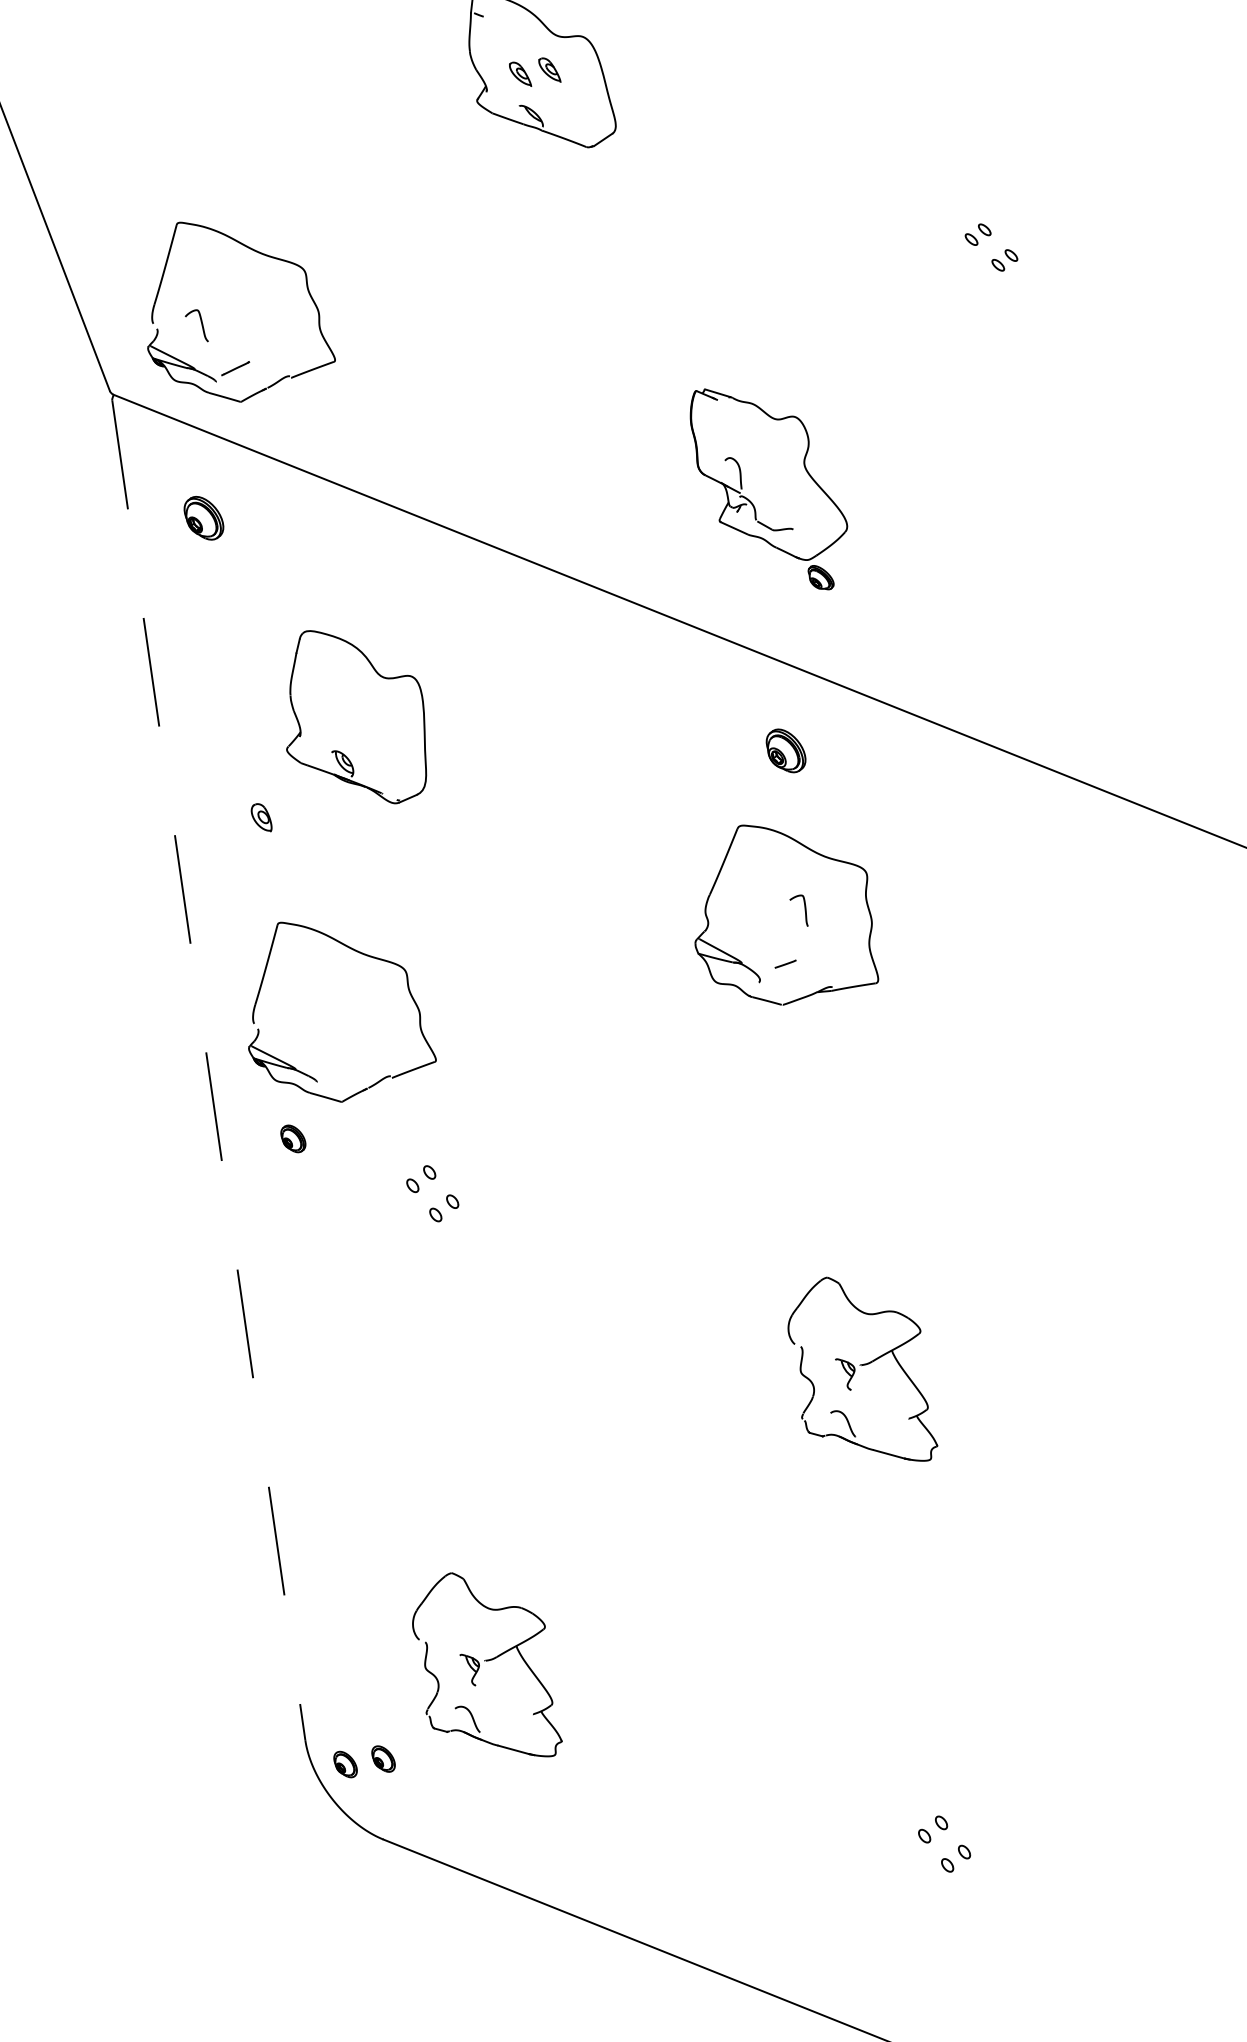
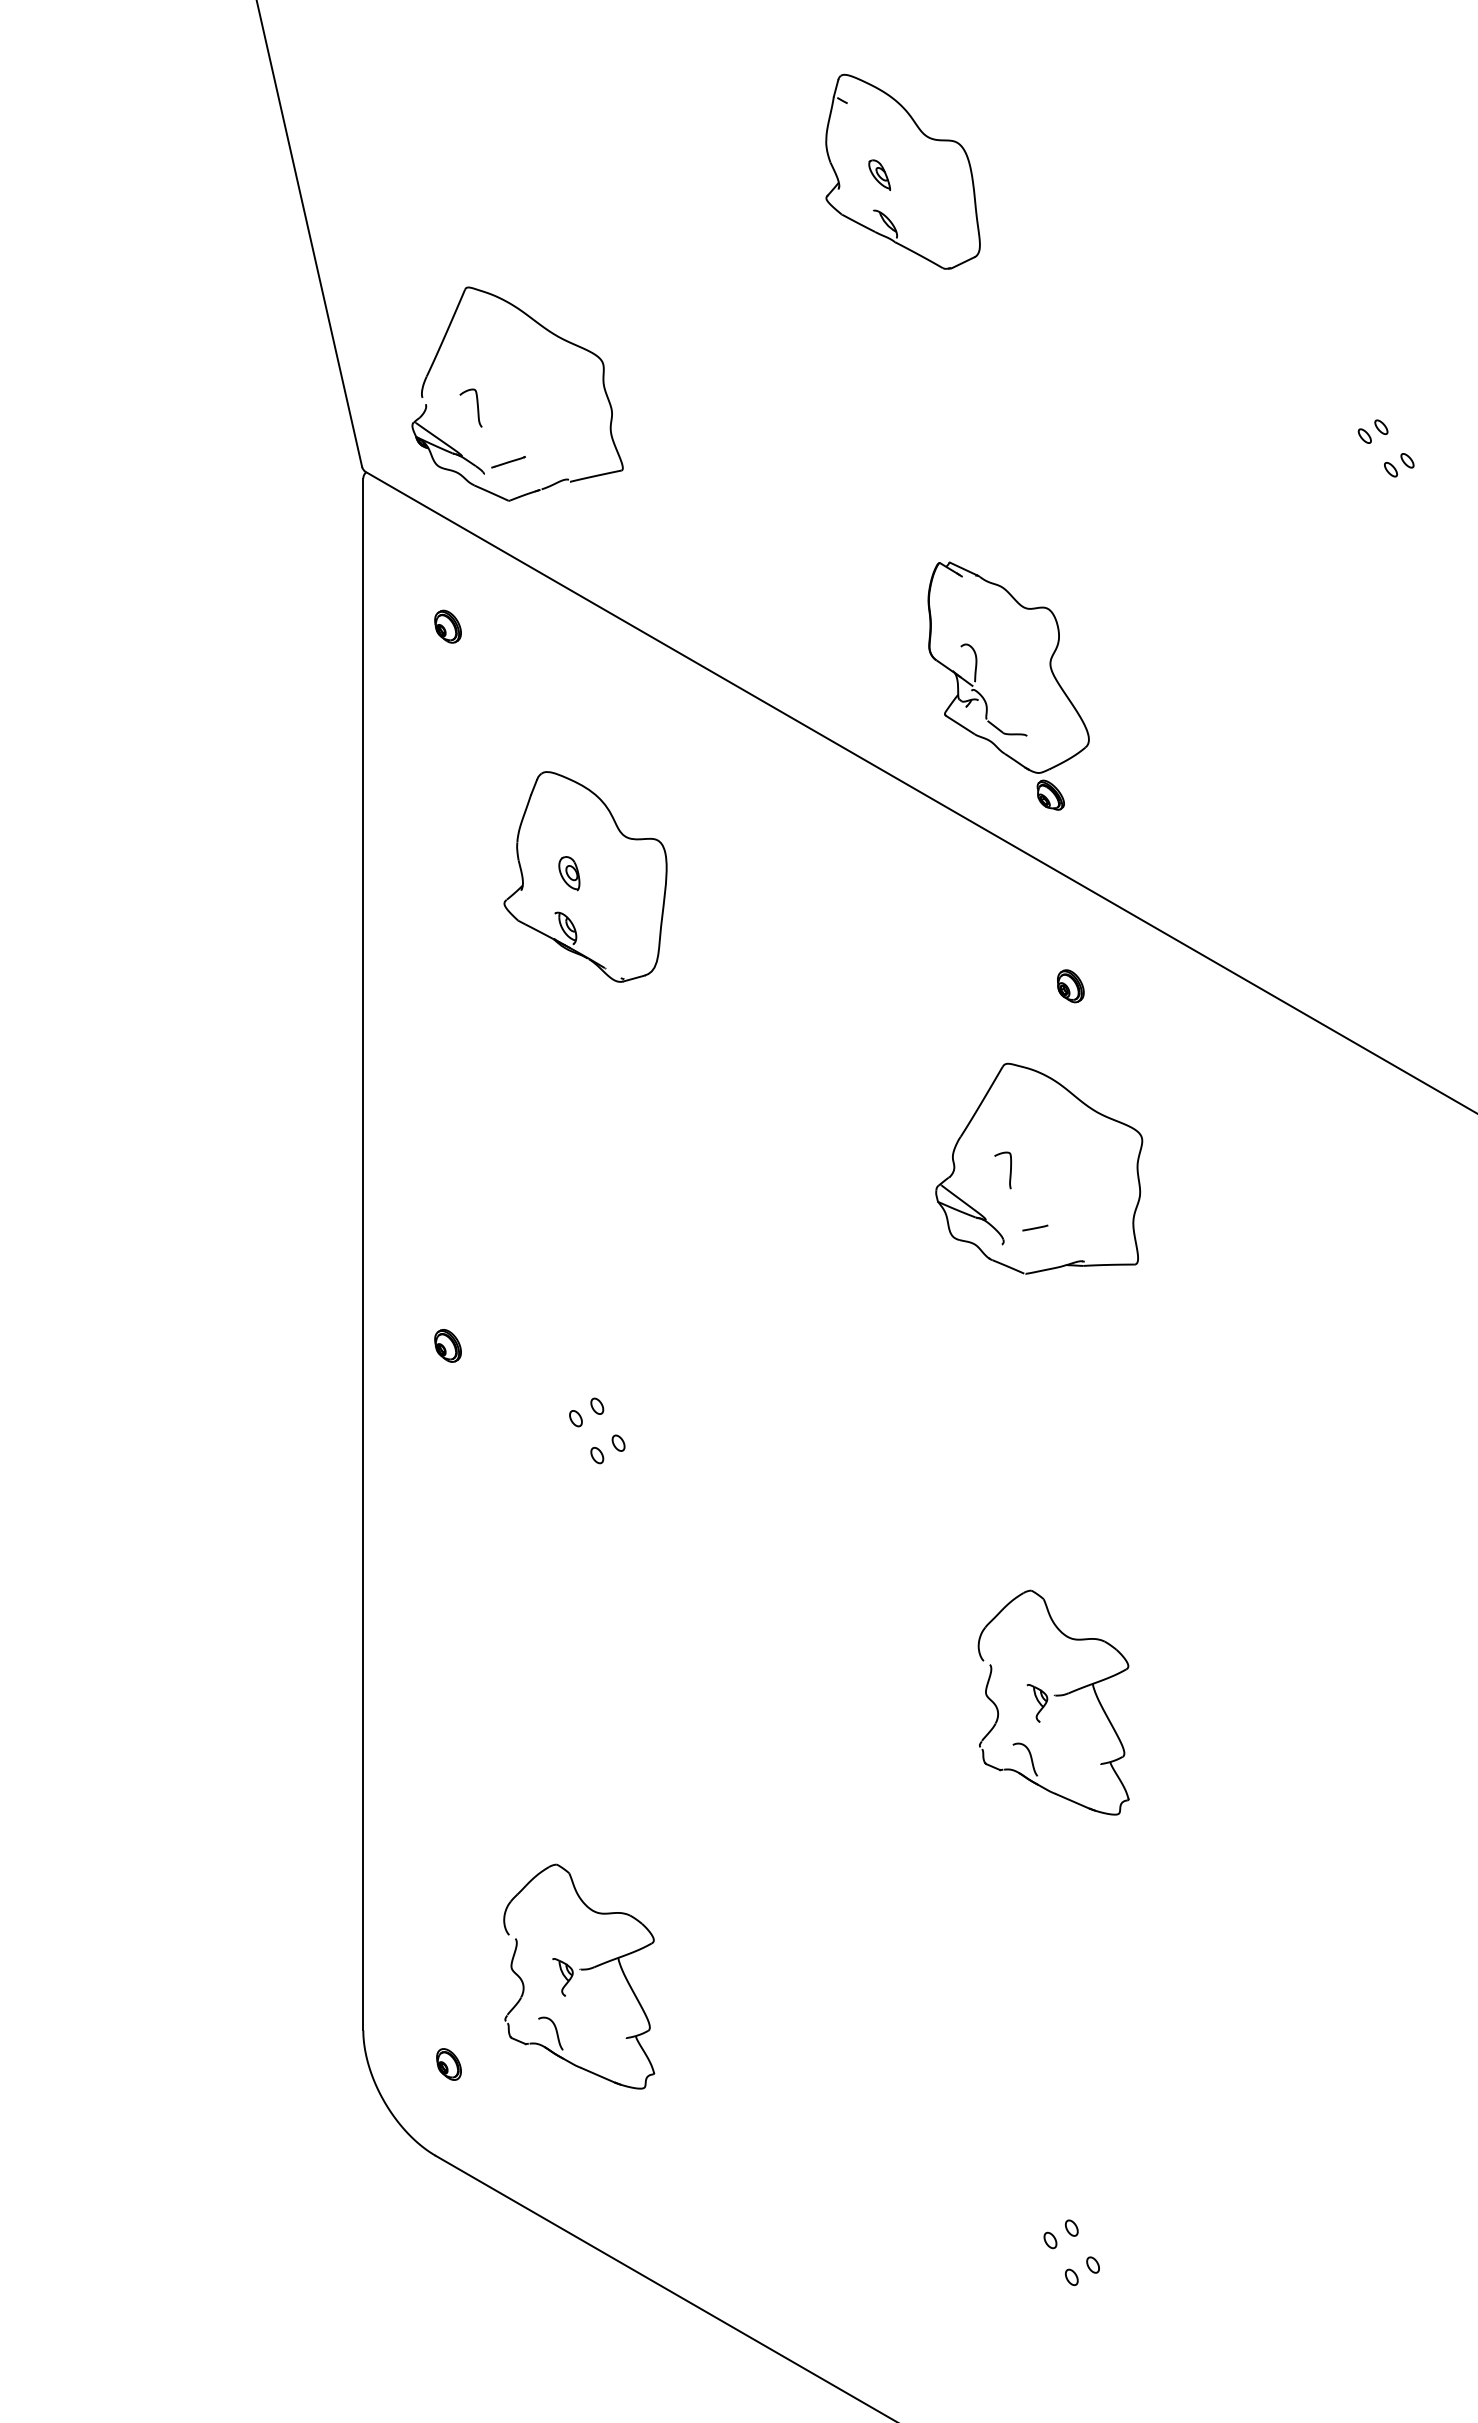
part: (549, 69) -> (913, 174), removed
part: (770, 488) -> (1008, 685), moved
part: (203, 518) -> (447, 626), size x0.62
part: (785, 751) -> (1070, 986), size x0.62
part: (261, 818) -> (569, 873), moved
curve: (804, 912) -> (1009, 1172), moved
part: (356, 952) -> (550, 1144), removed
line: (209, 1070) -> (363, 1254), dashed -> solid
part: (345, 1764) -> (404, 2064), removed

